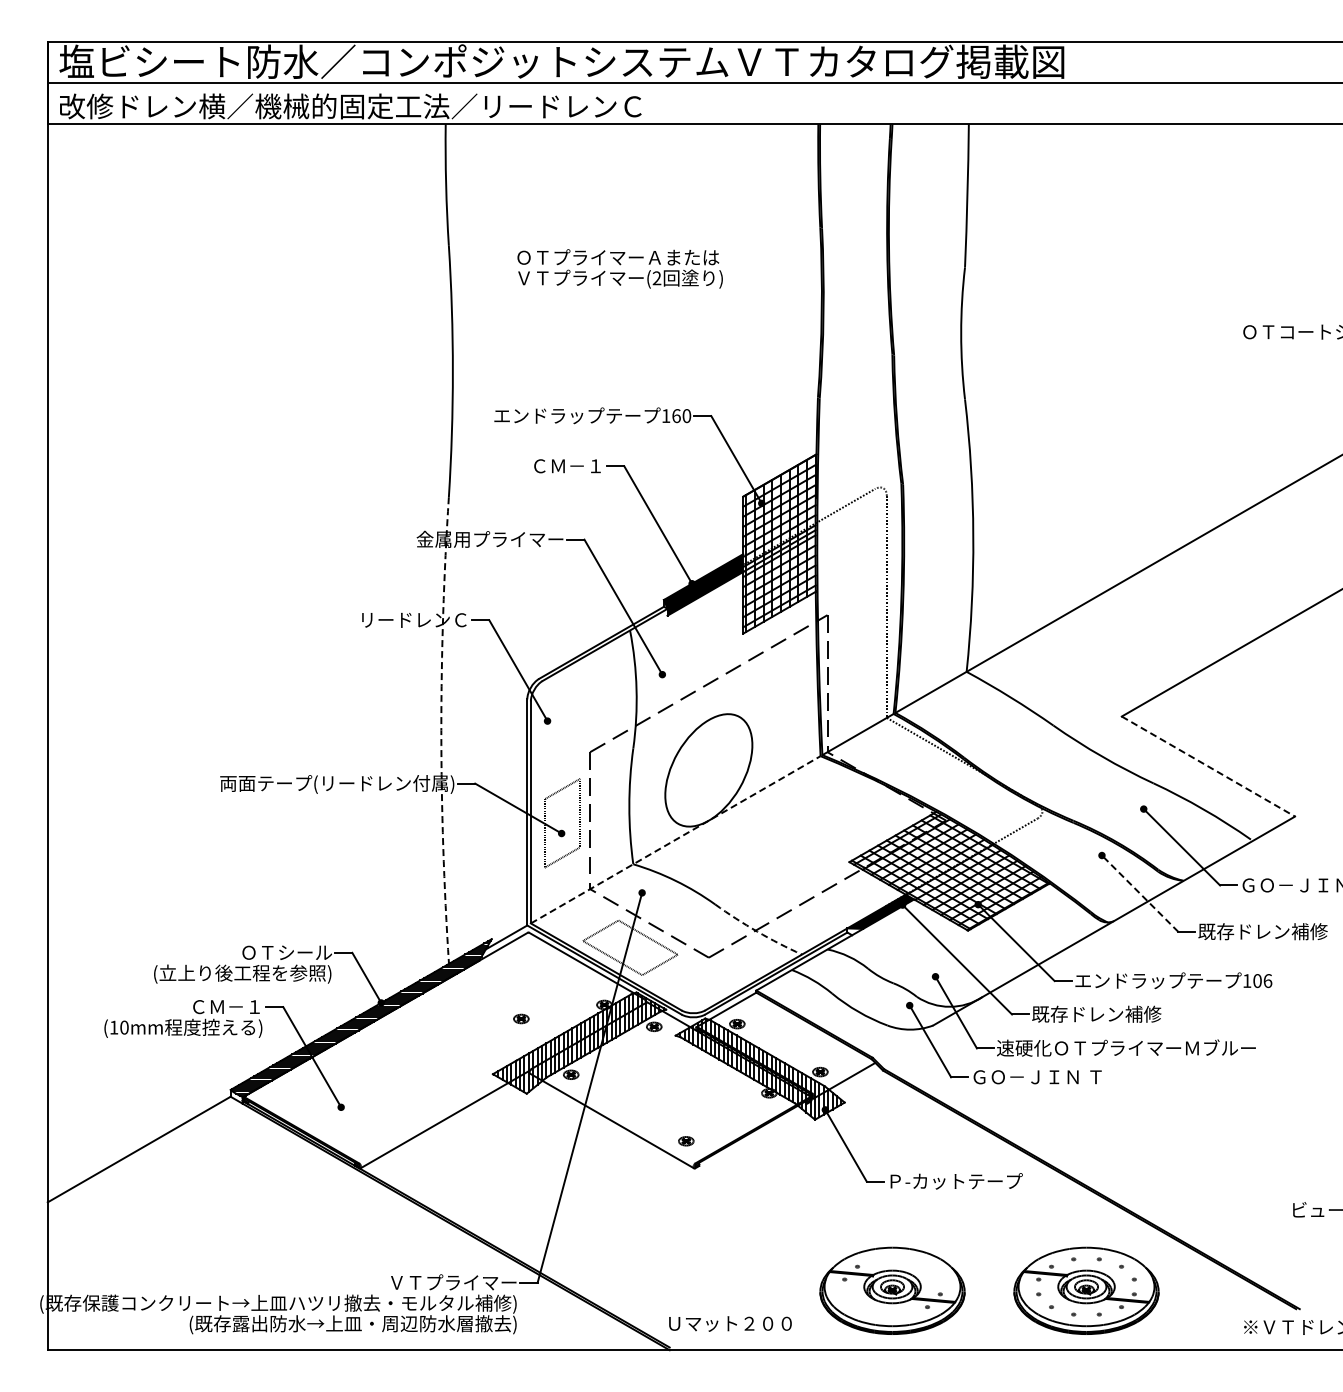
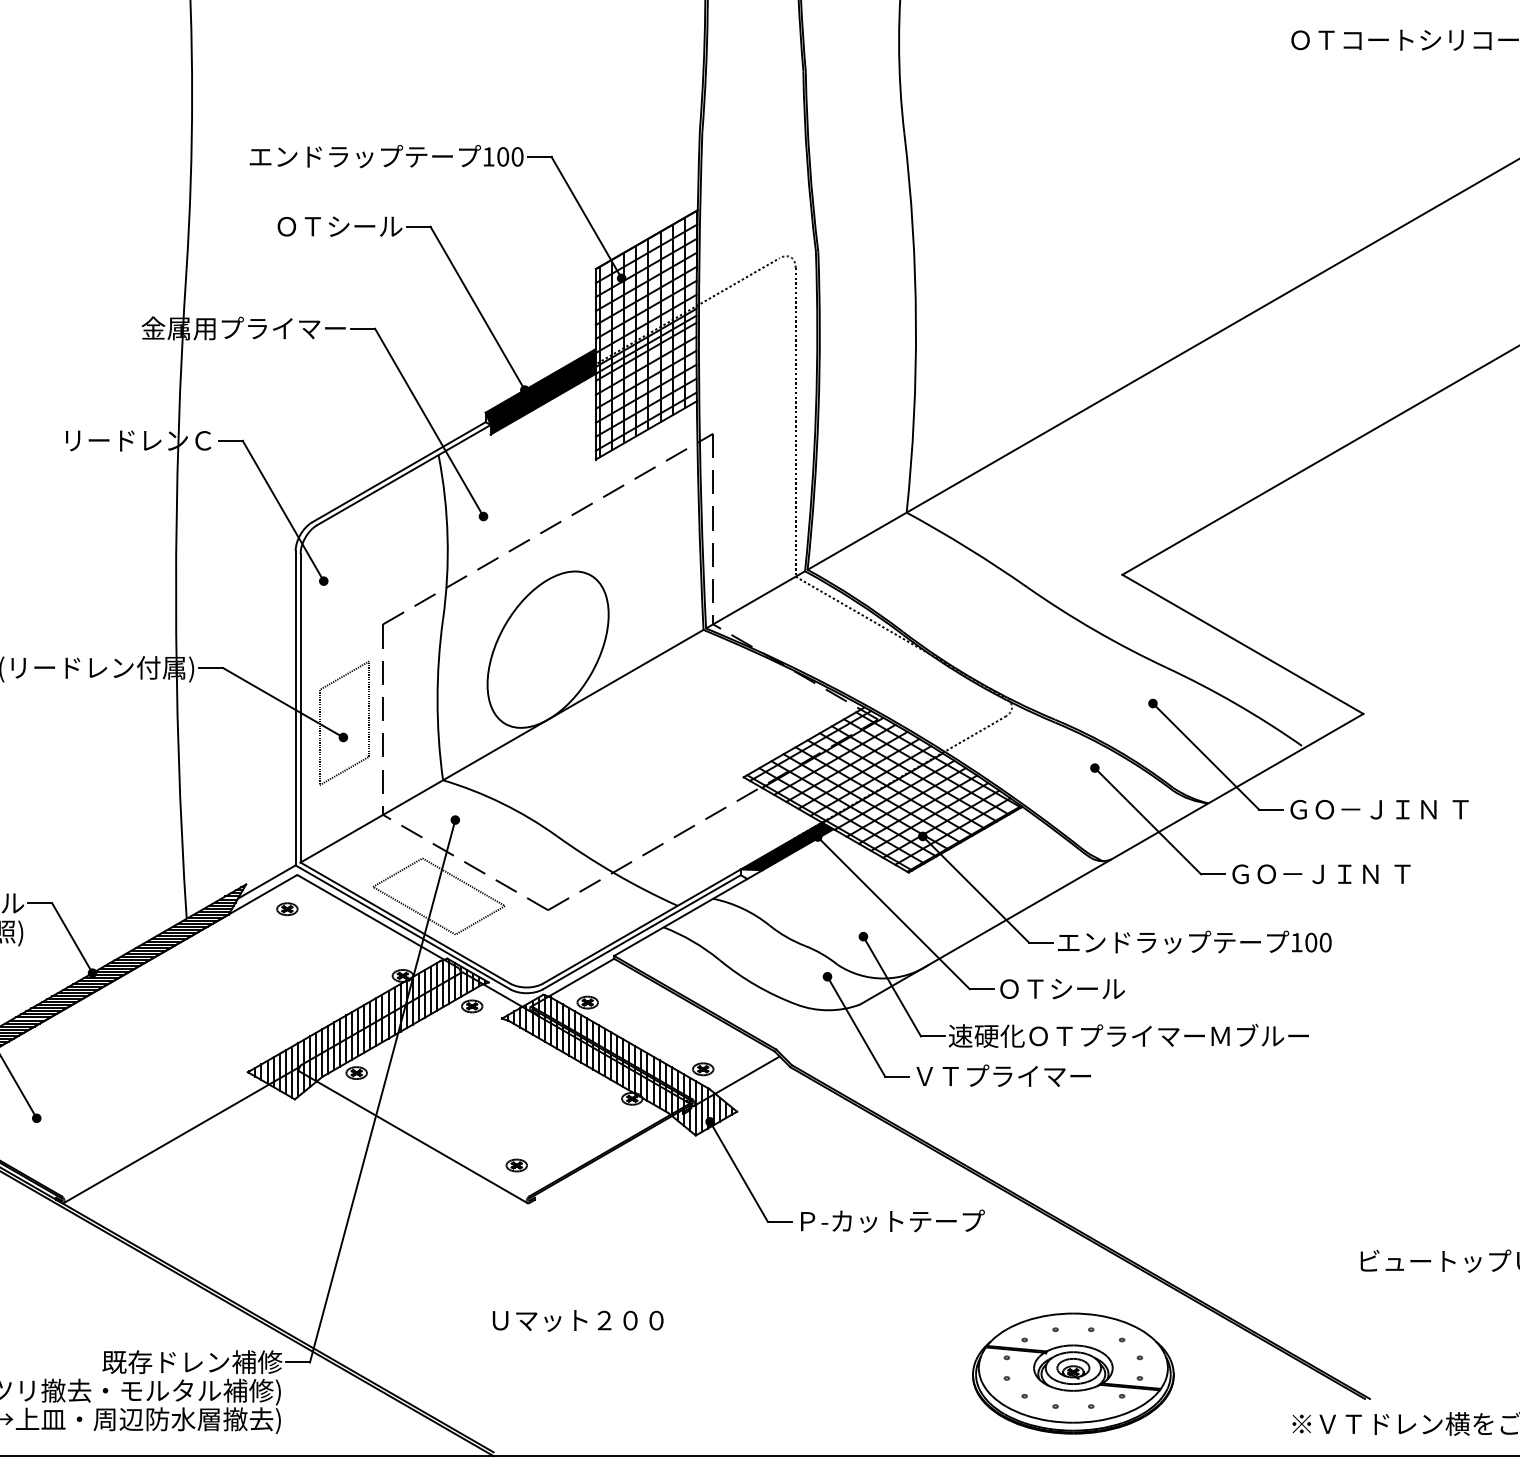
text: (676, 415) -> (503, 156), 160 -> 100
text: (558, 466) -> (339, 227), ＣＭ－１ -> ＯＴシール
arc: (441, 730) -> (176, 594), dashed -> solid
line: (1208, 766) -> (1243, 644), dashed -> solid
line: (676, 839) -> (503, 745), dashed -> solid
line: (1139, 893) -> (1147, 820), dashed -> solid
arc: (757, 931) -> (615, 873), dashed -> solid
text: (1263, 931) -> (1319, 873), 既存ドレン補修 -> ＧＯ－ＪＩＮ Ｔ
text: (1267, 980) -> (1325, 941), 106 -> 100
text: (1096, 1013) -> (1087, 987), 既存ドレン補修 -> ＯＴシール
part: (521, 1018) -> (287, 908), moved
text: (1037, 1076) -> (1005, 1075), ＧＯ－ＪＩＮ Ｔ -> ＶＴプライマー
text: (452, 1282) -> (191, 1361), ＶＴプライマー -> 既存ドレン補修
part: (892, 1290) -> (803, 1373), removed
text: (730, 1323) -> (578, 1320), moved

